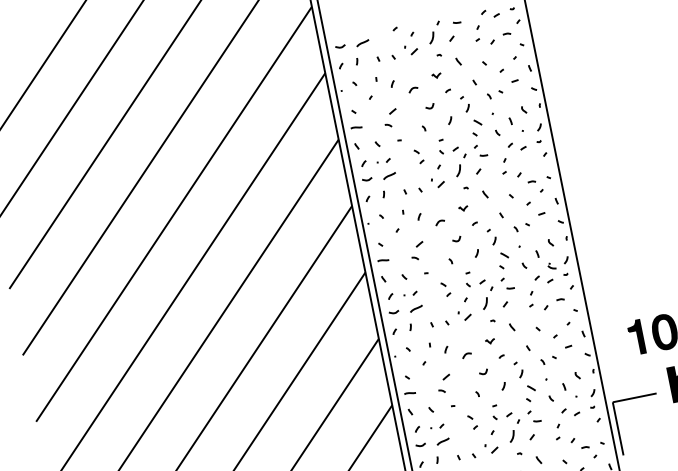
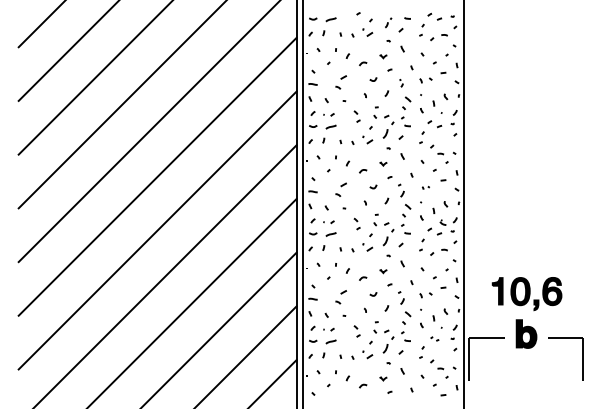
part: (434, 32) -> (388, 22), size x0.6
part: (465, 104) -> (401, 83), size x0.6
part: (521, 227) -> (425, 187), size x0.6
part: (570, 411) -> (434, 338), size x0.6

